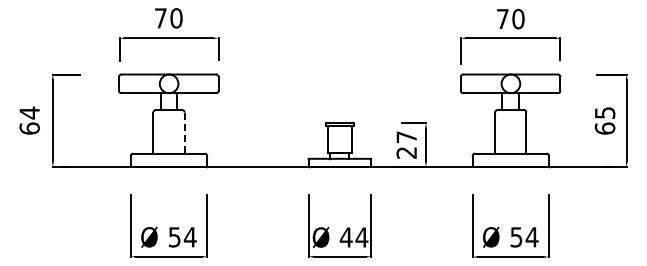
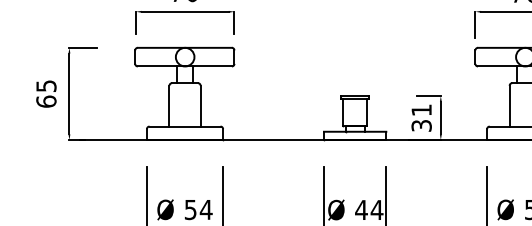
text: (29, 112) -> (46, 85), 64 -> 65
line: (184, 133) -> (200, 106), dashed -> solid
text: (406, 144) -> (421, 117), 27 -> 31

